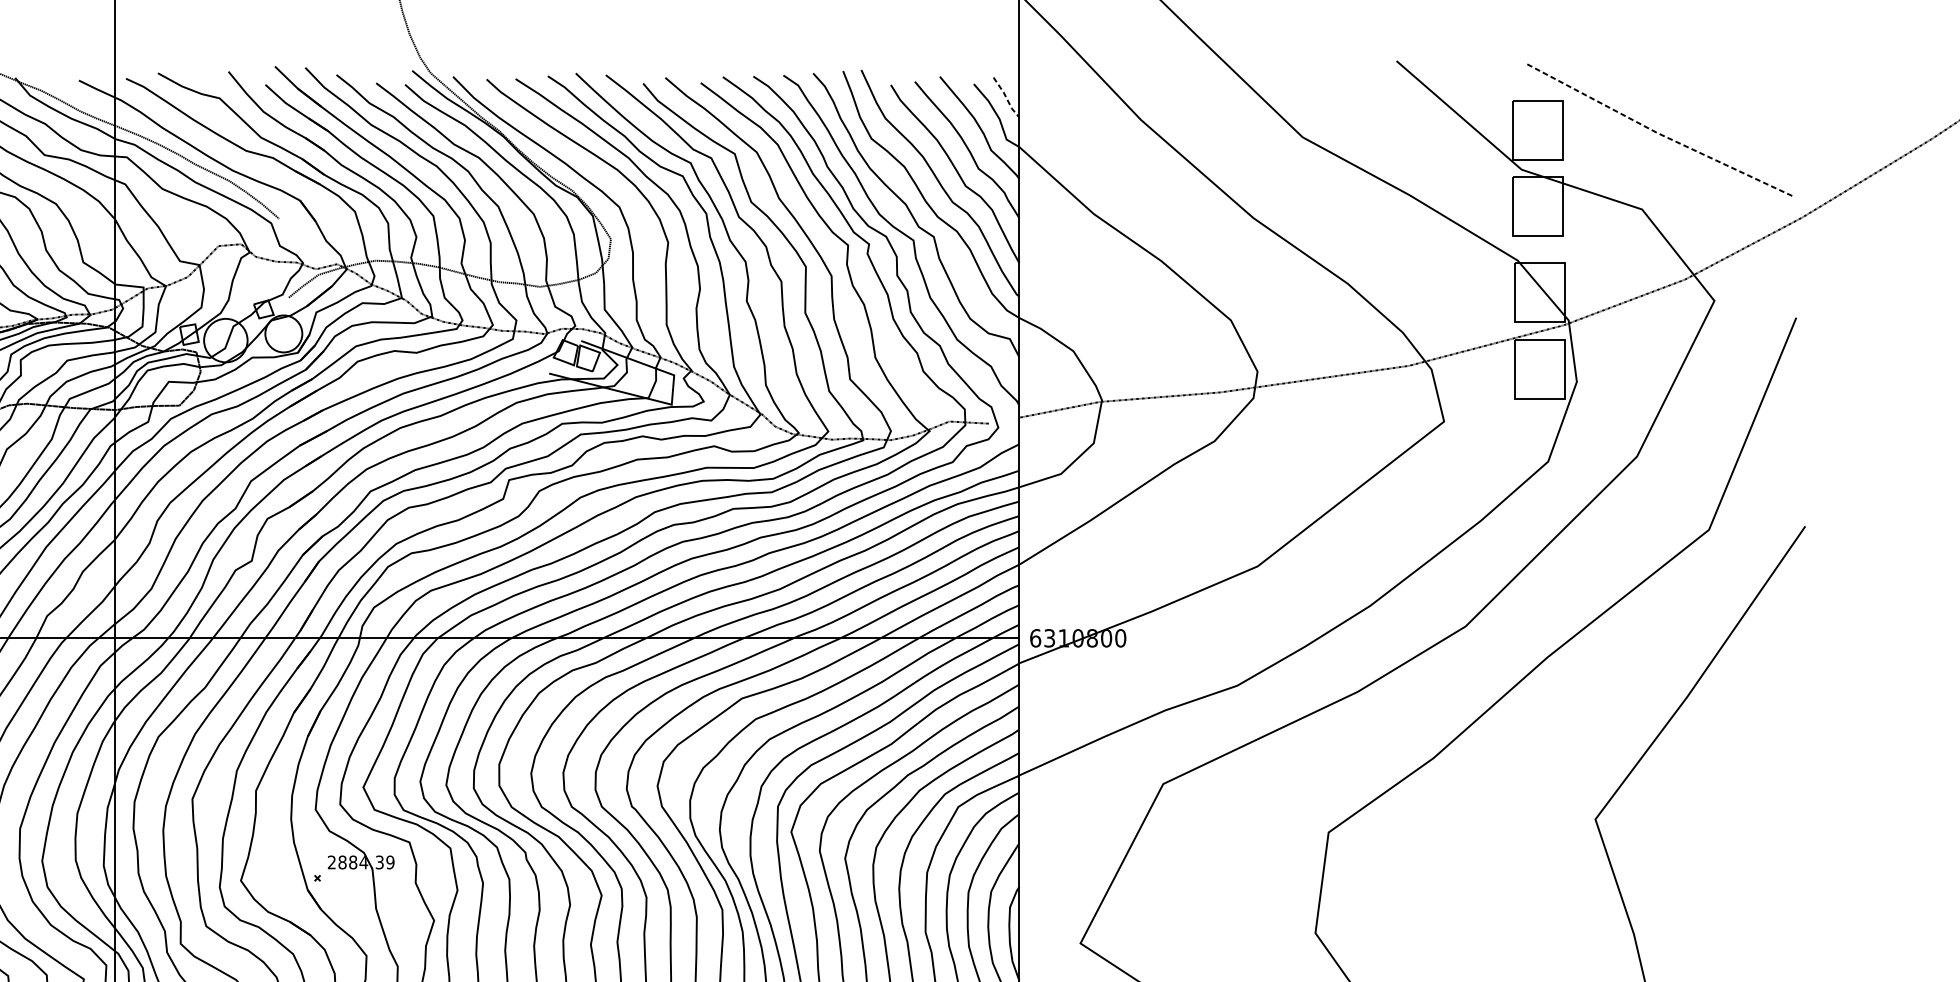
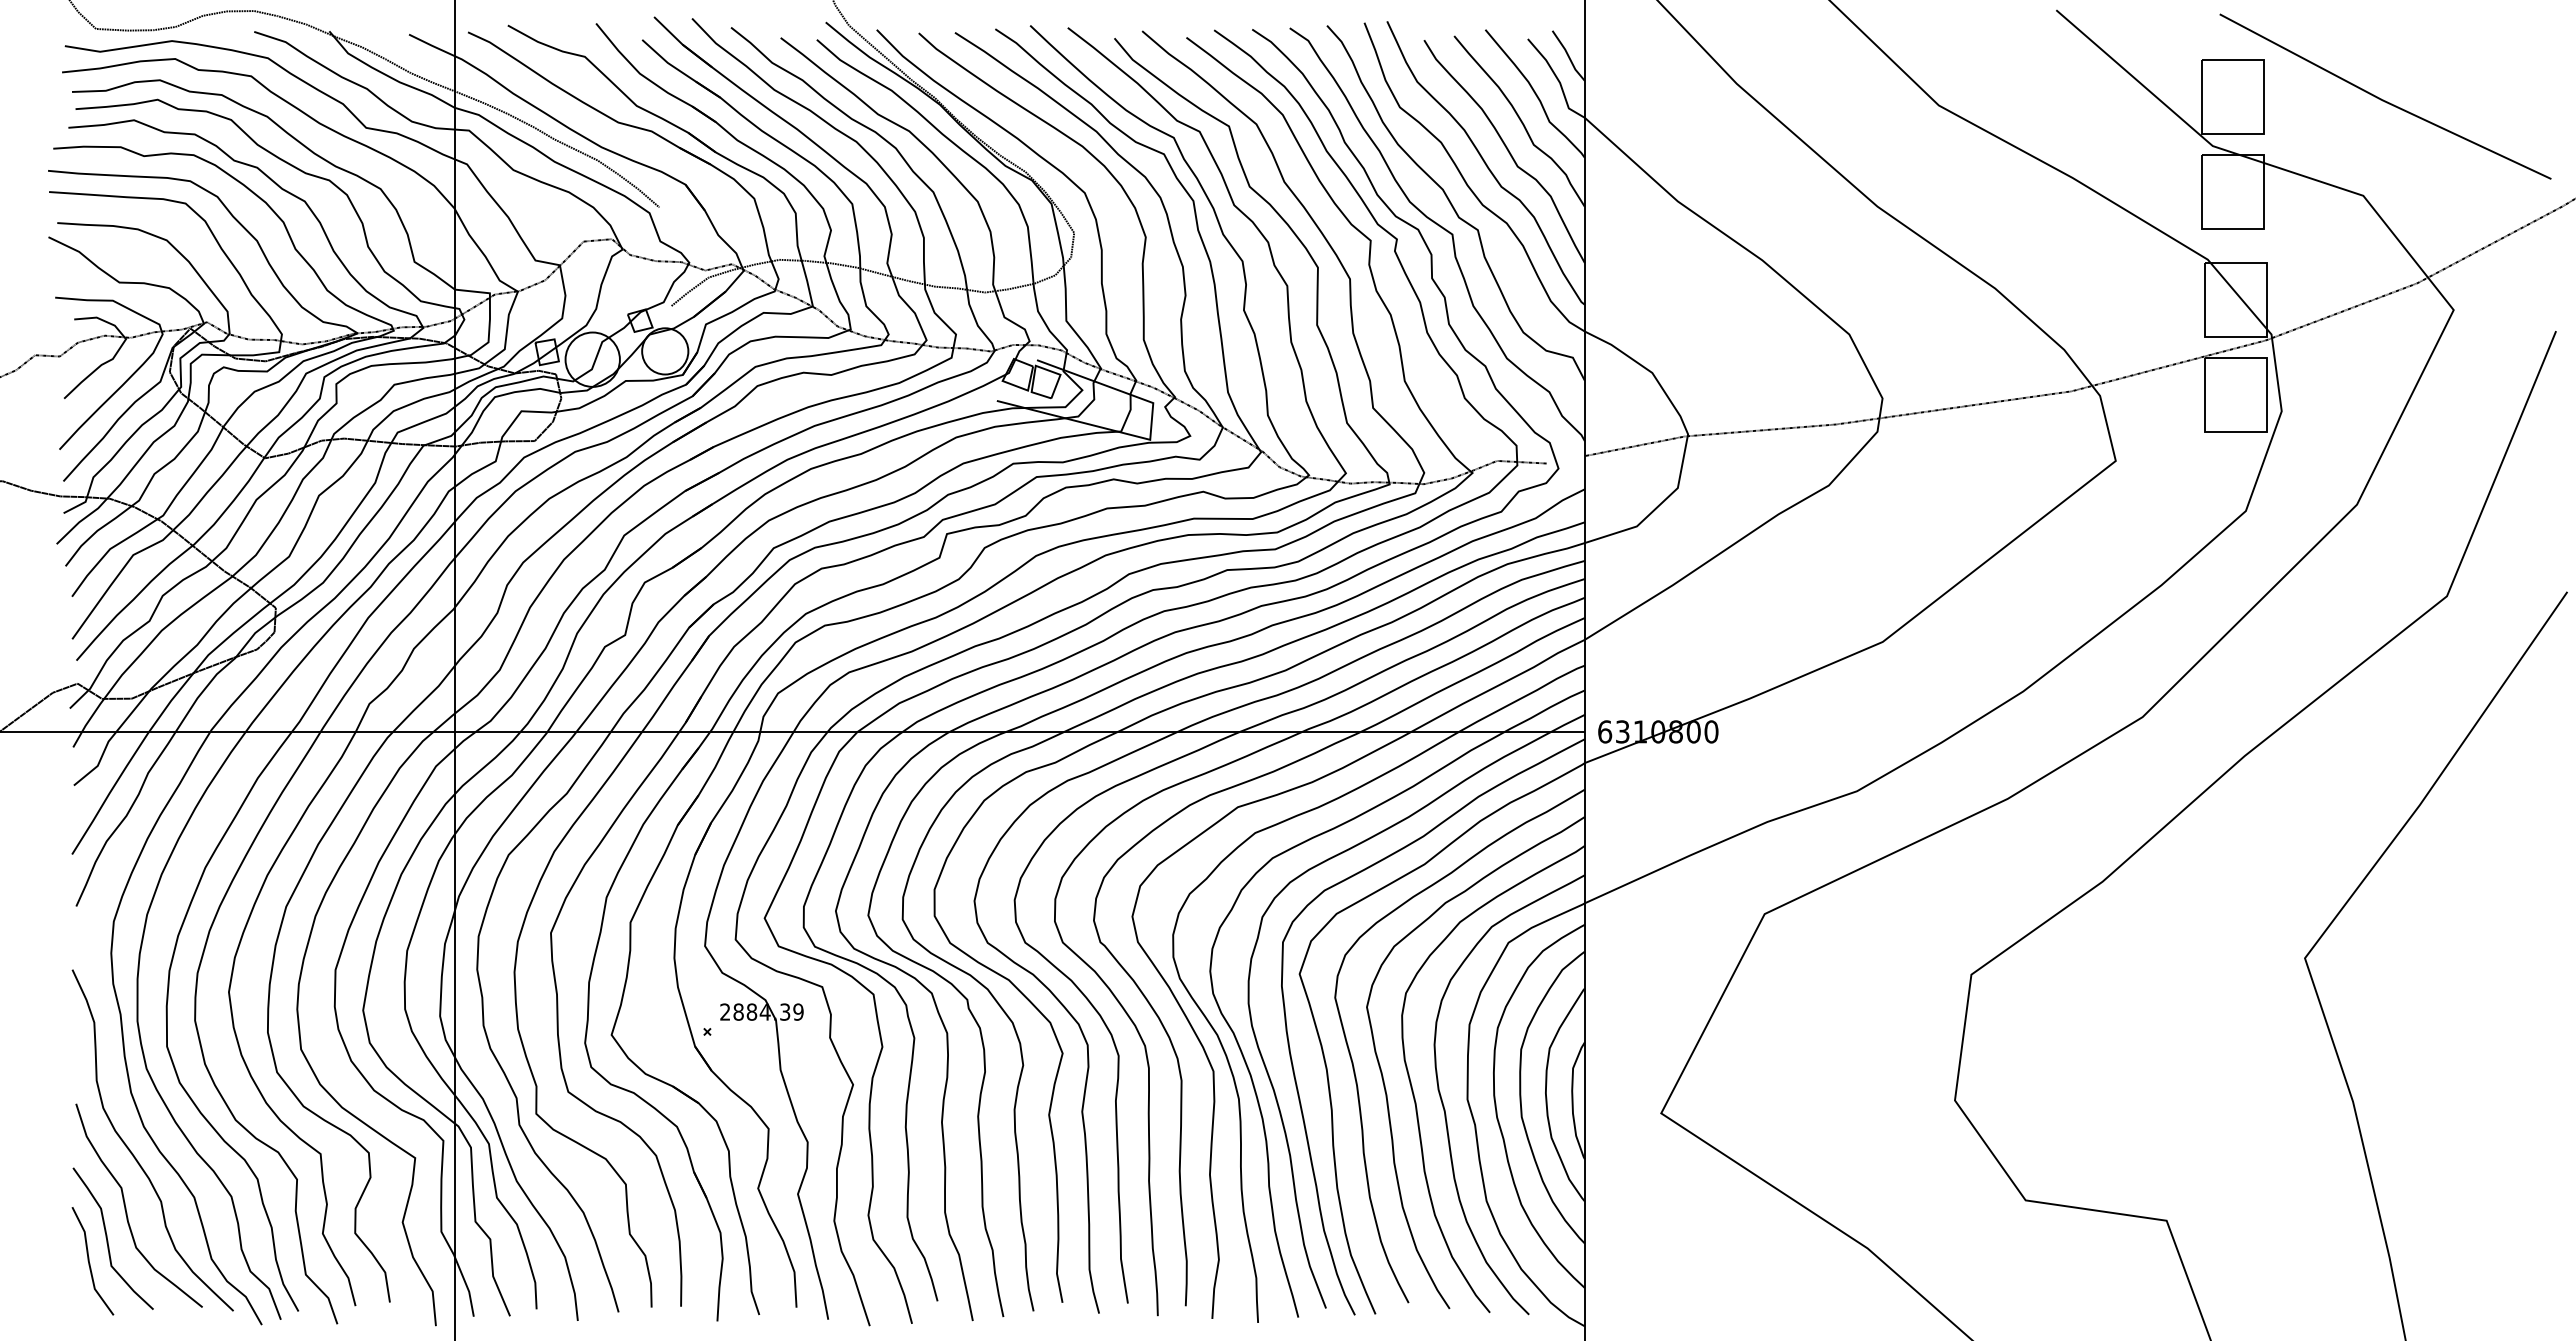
line: (1006, 98) -> (1568, 56), dashed -> solid
line: (1658, 133) -> (2383, 100), dashed -> solid

